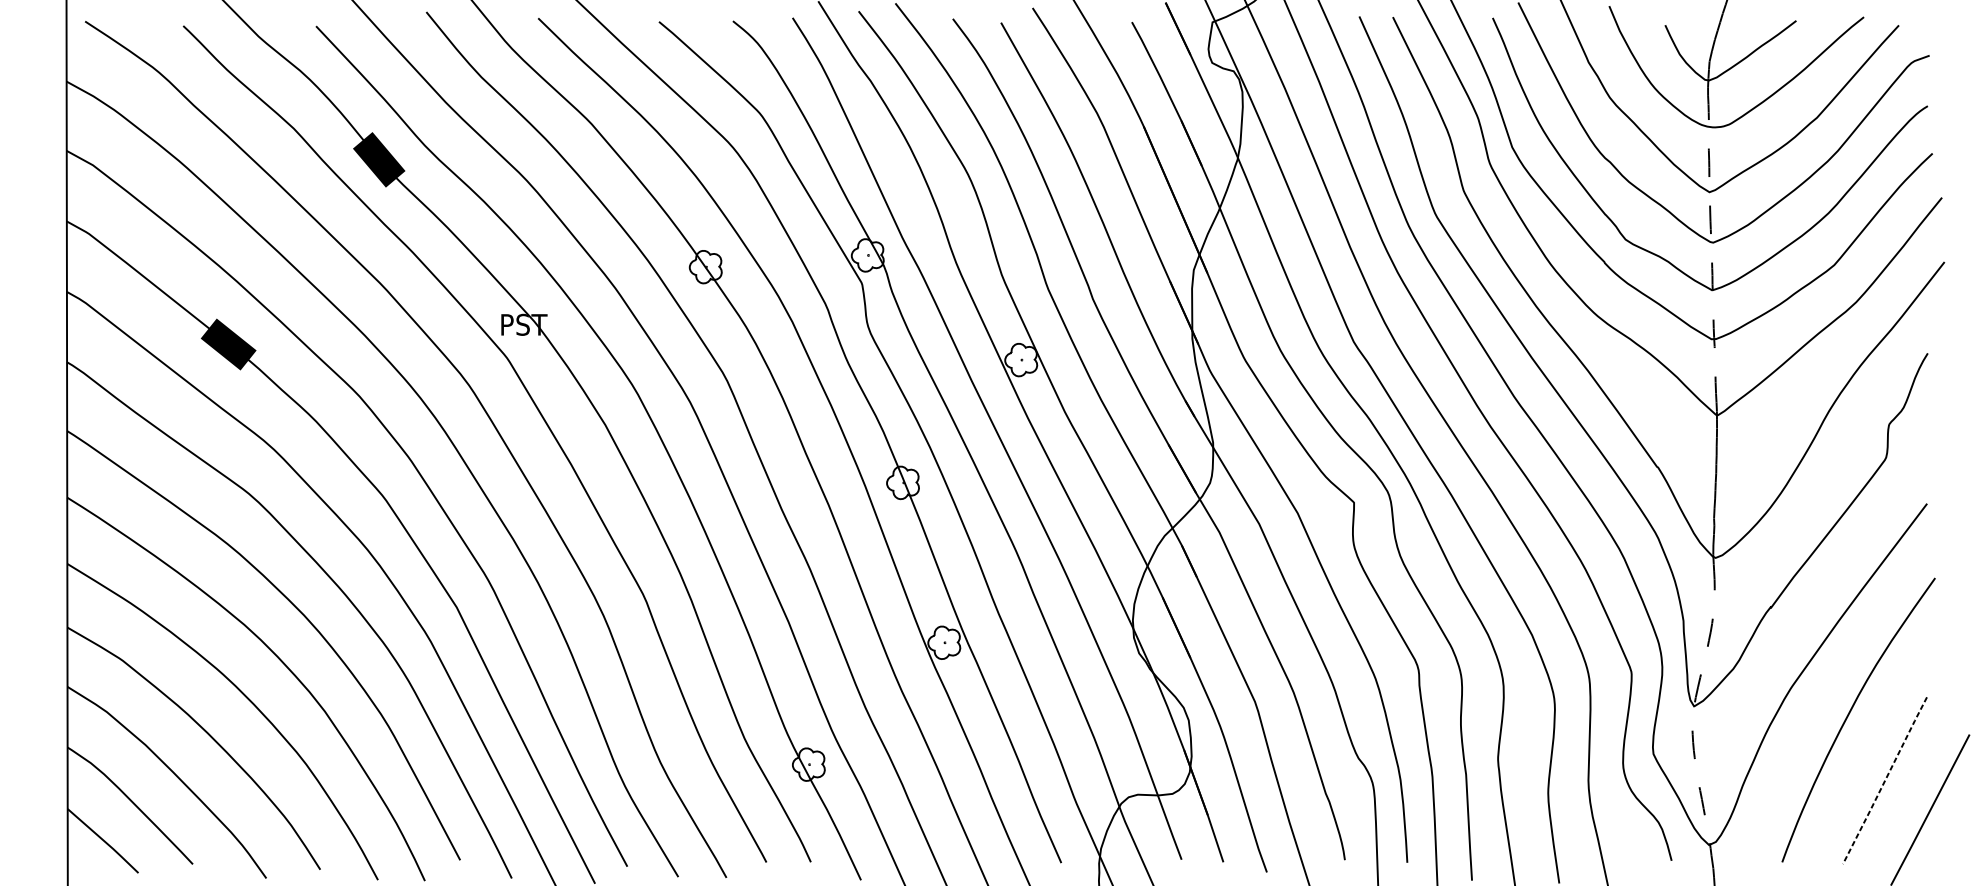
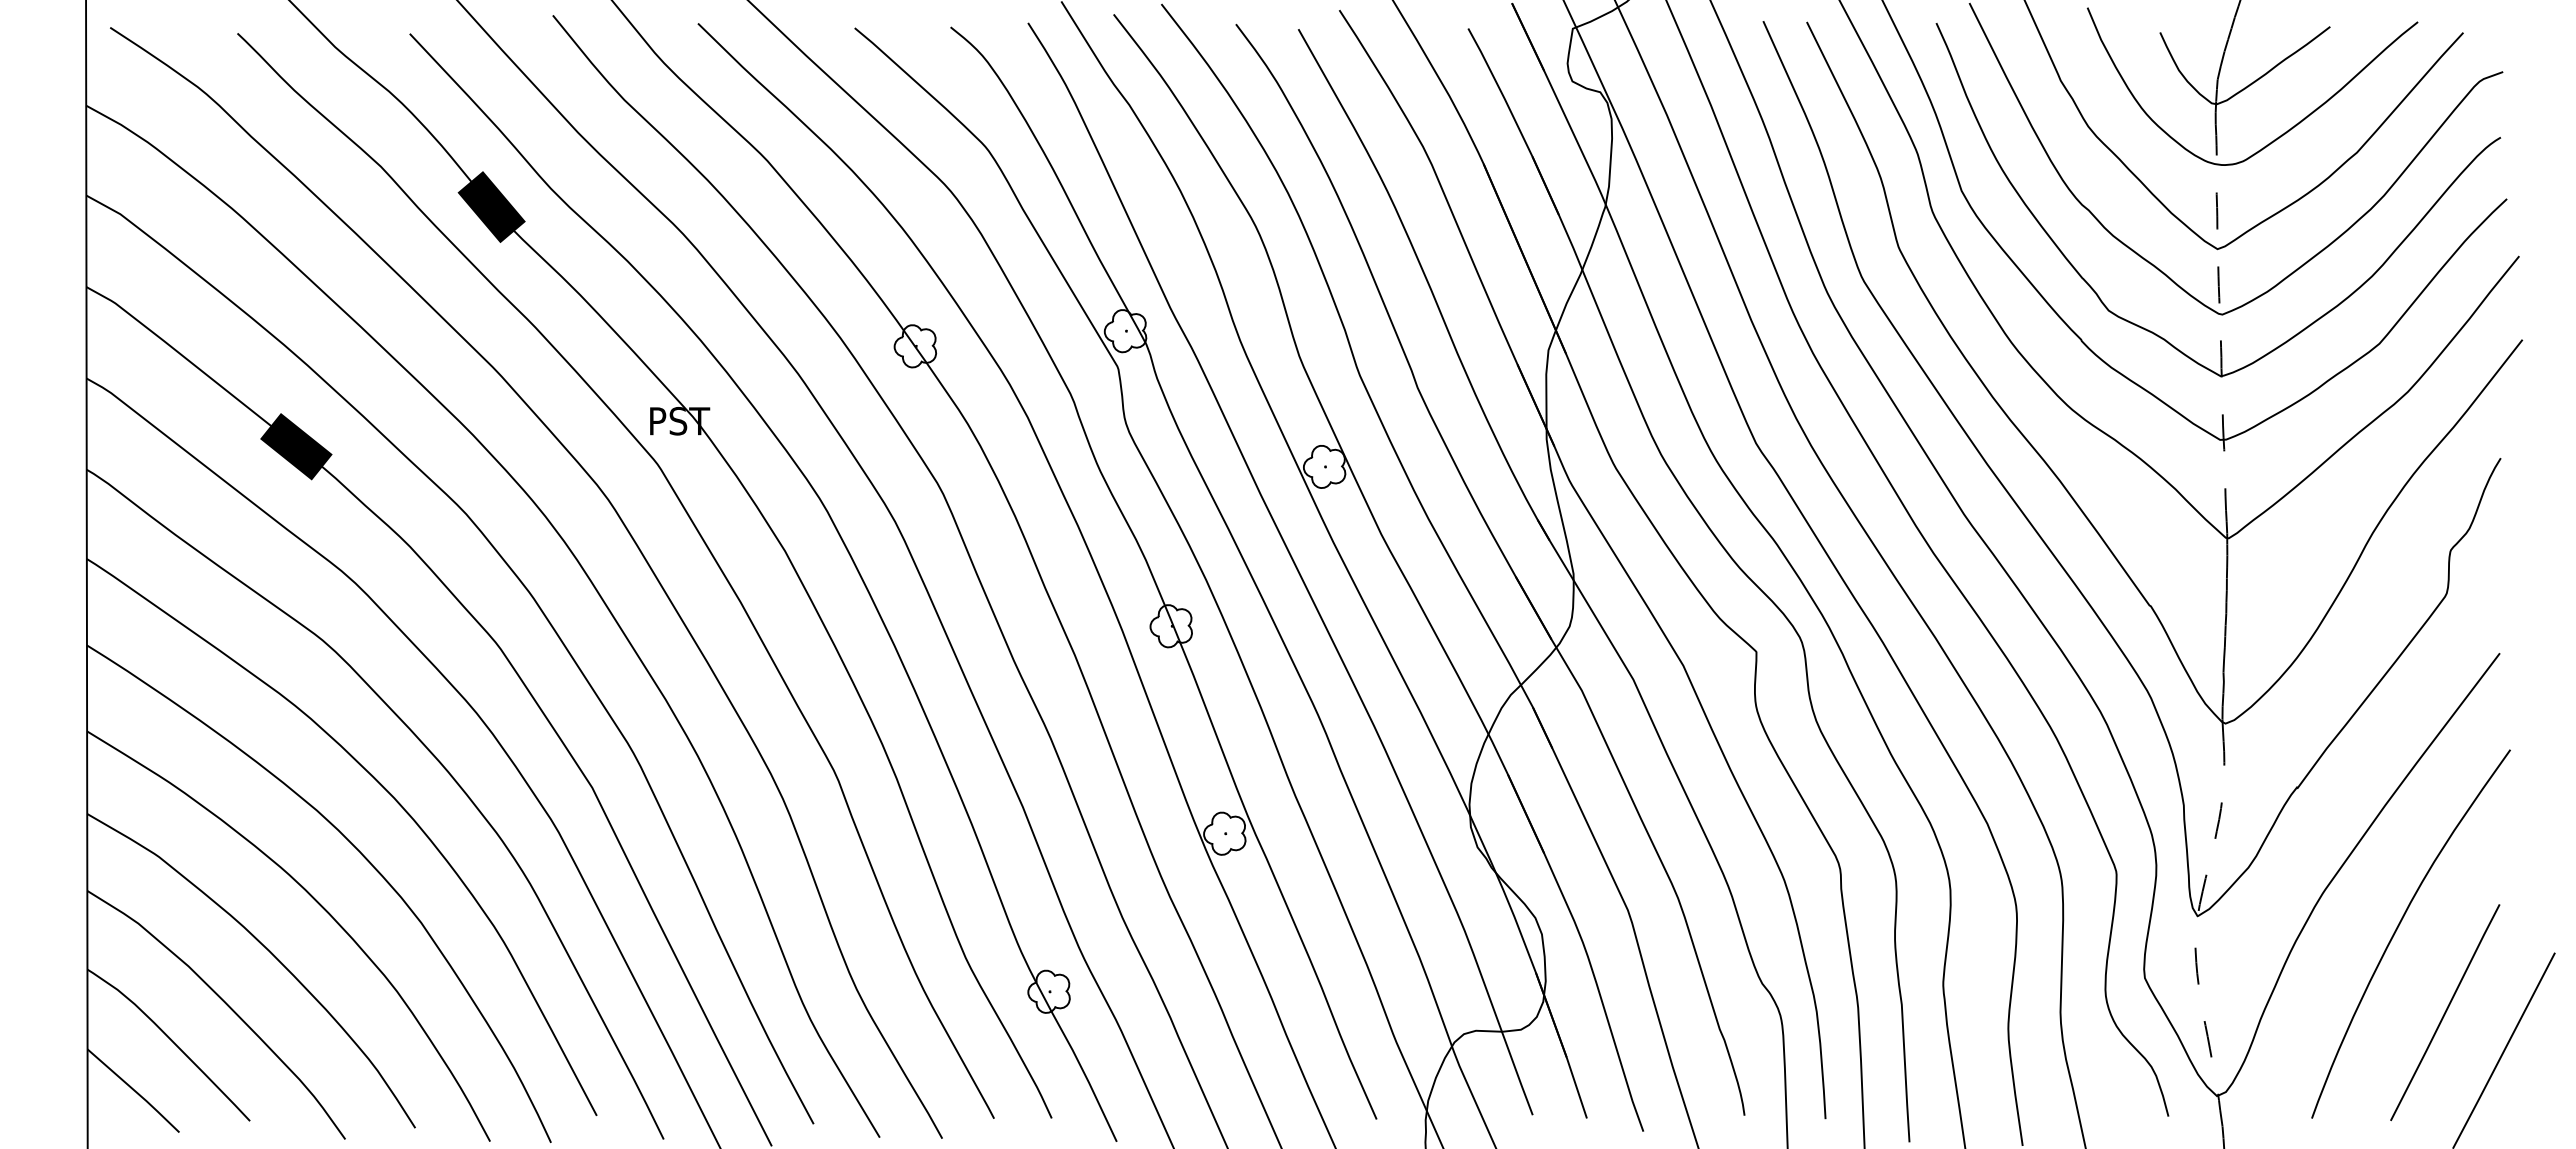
line: (1885, 780) -> (2445, 1012), dashed -> solid

